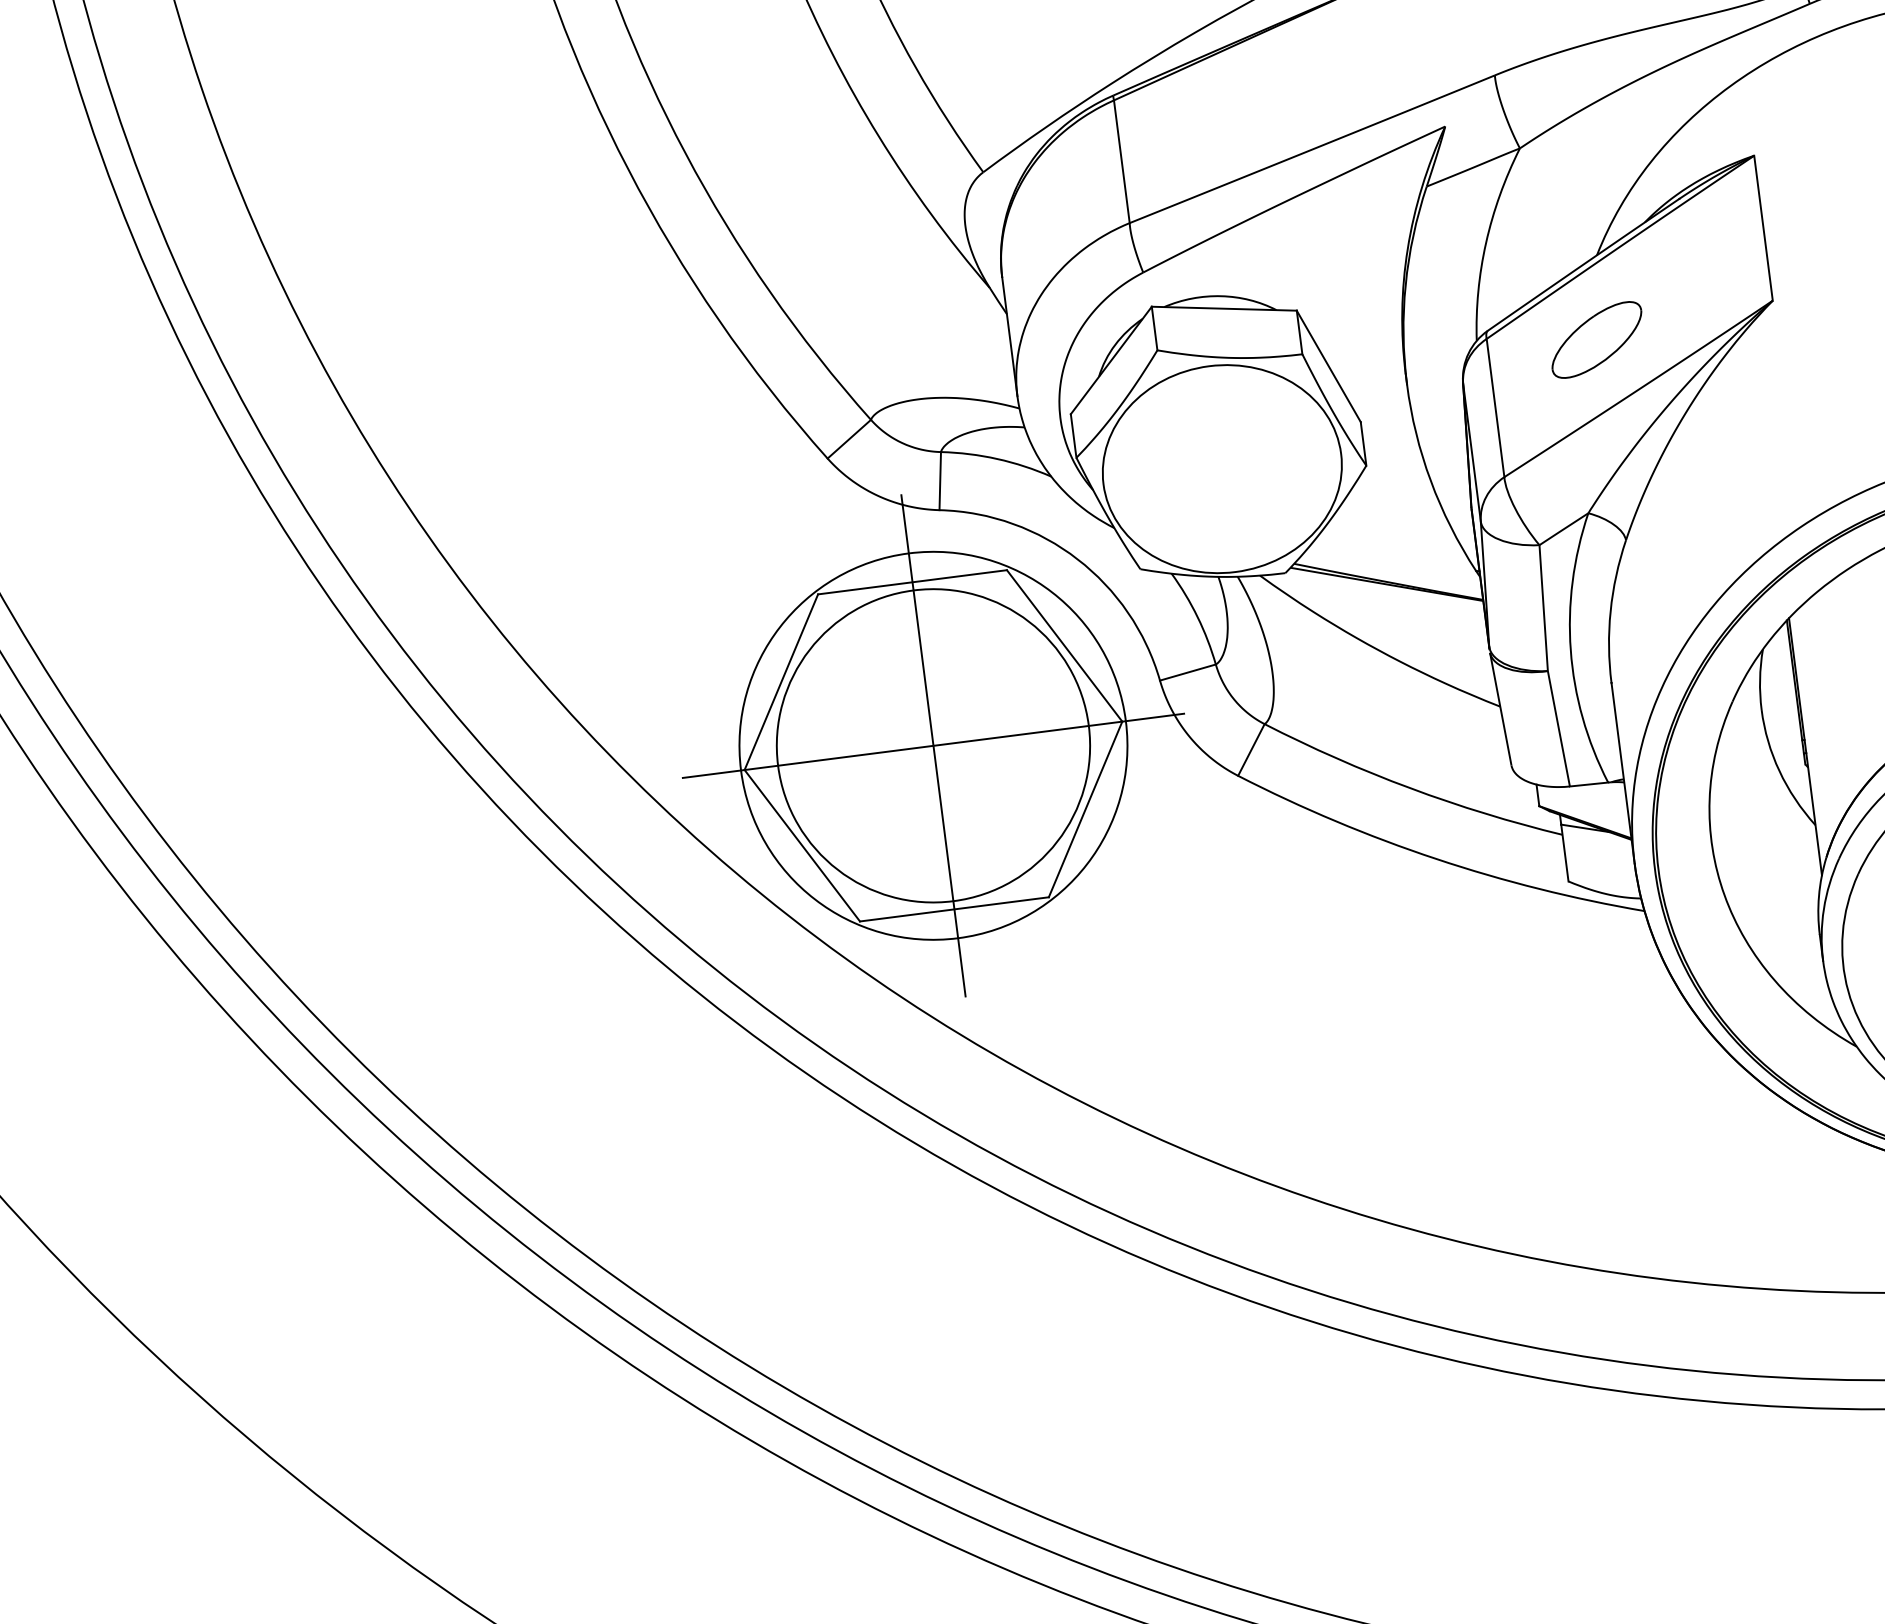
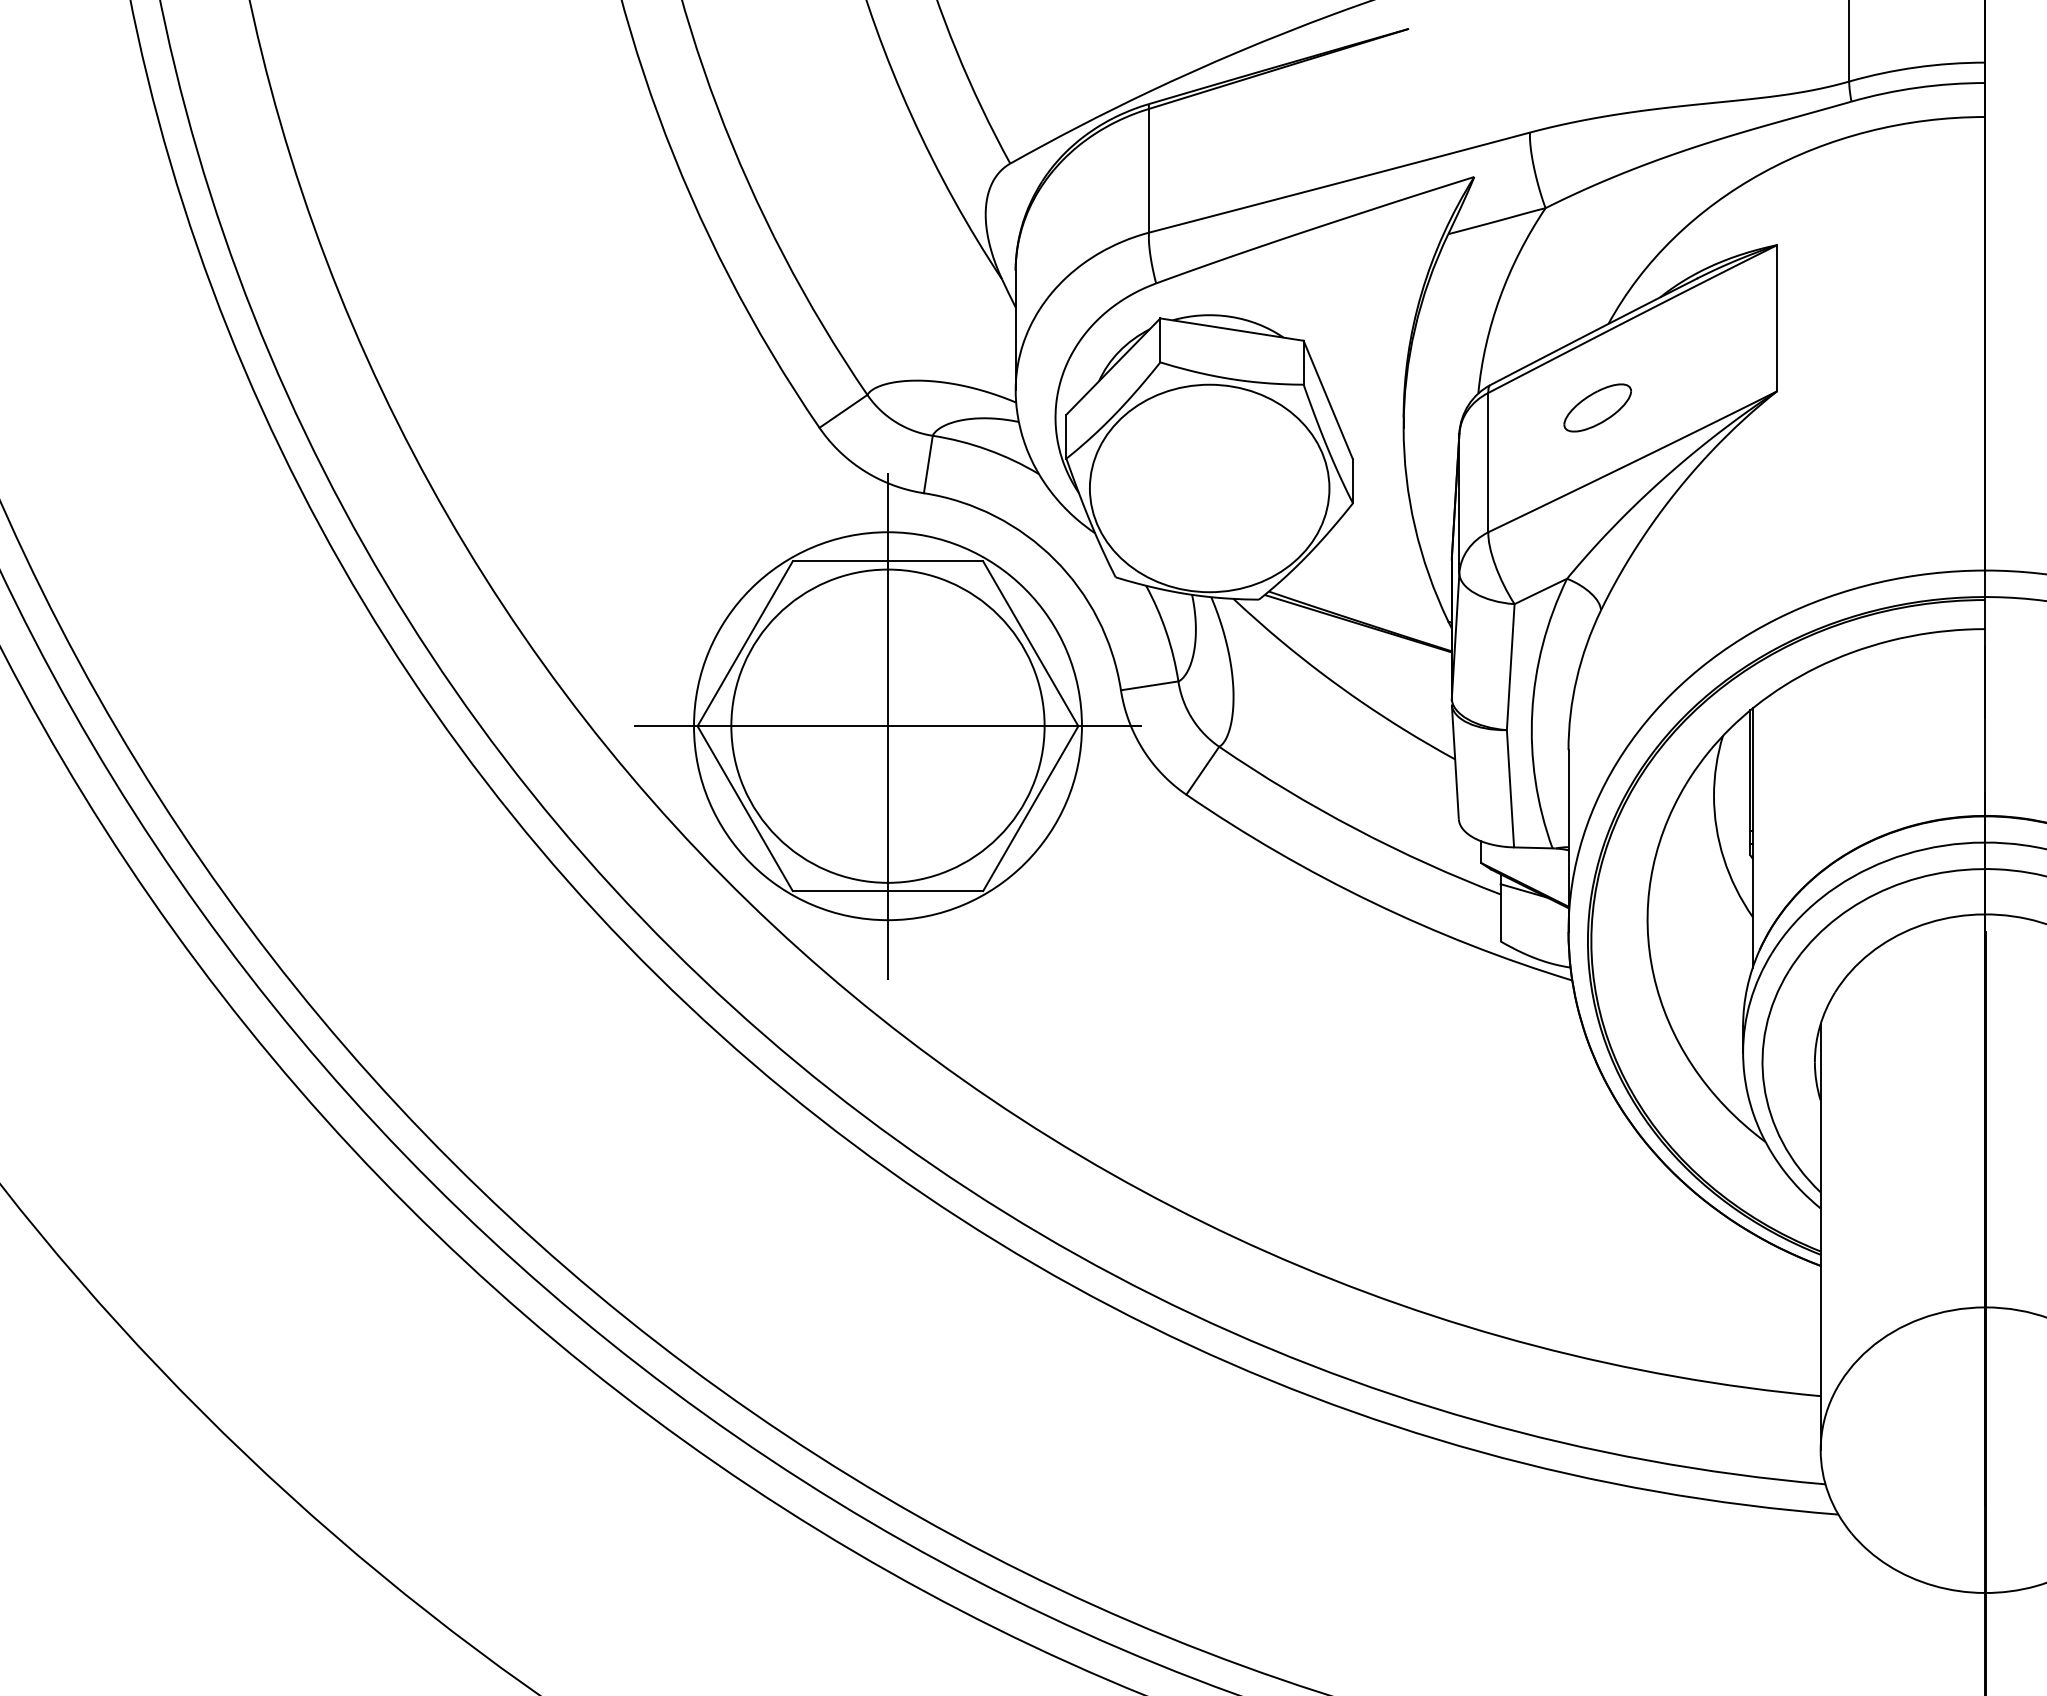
part: (1596, 339) -> (1597, 407), size x0.7

